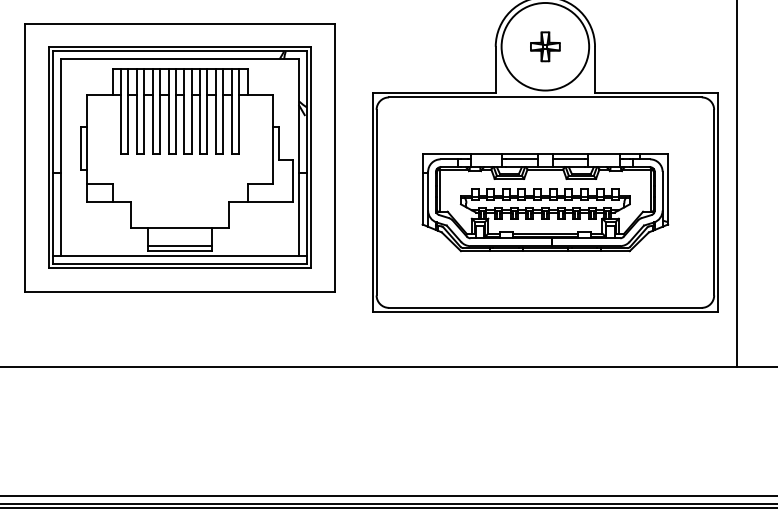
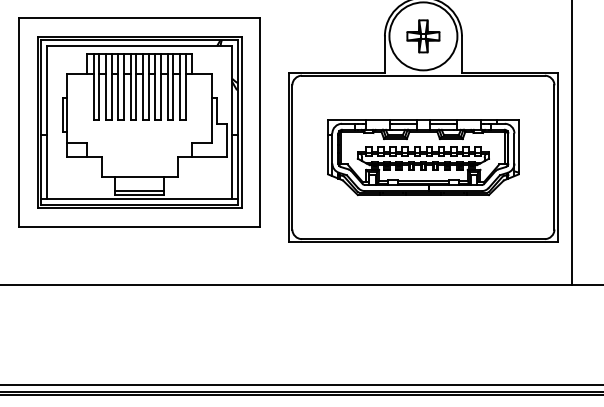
part: (545, 46) -> (423, 36), size x1.43

